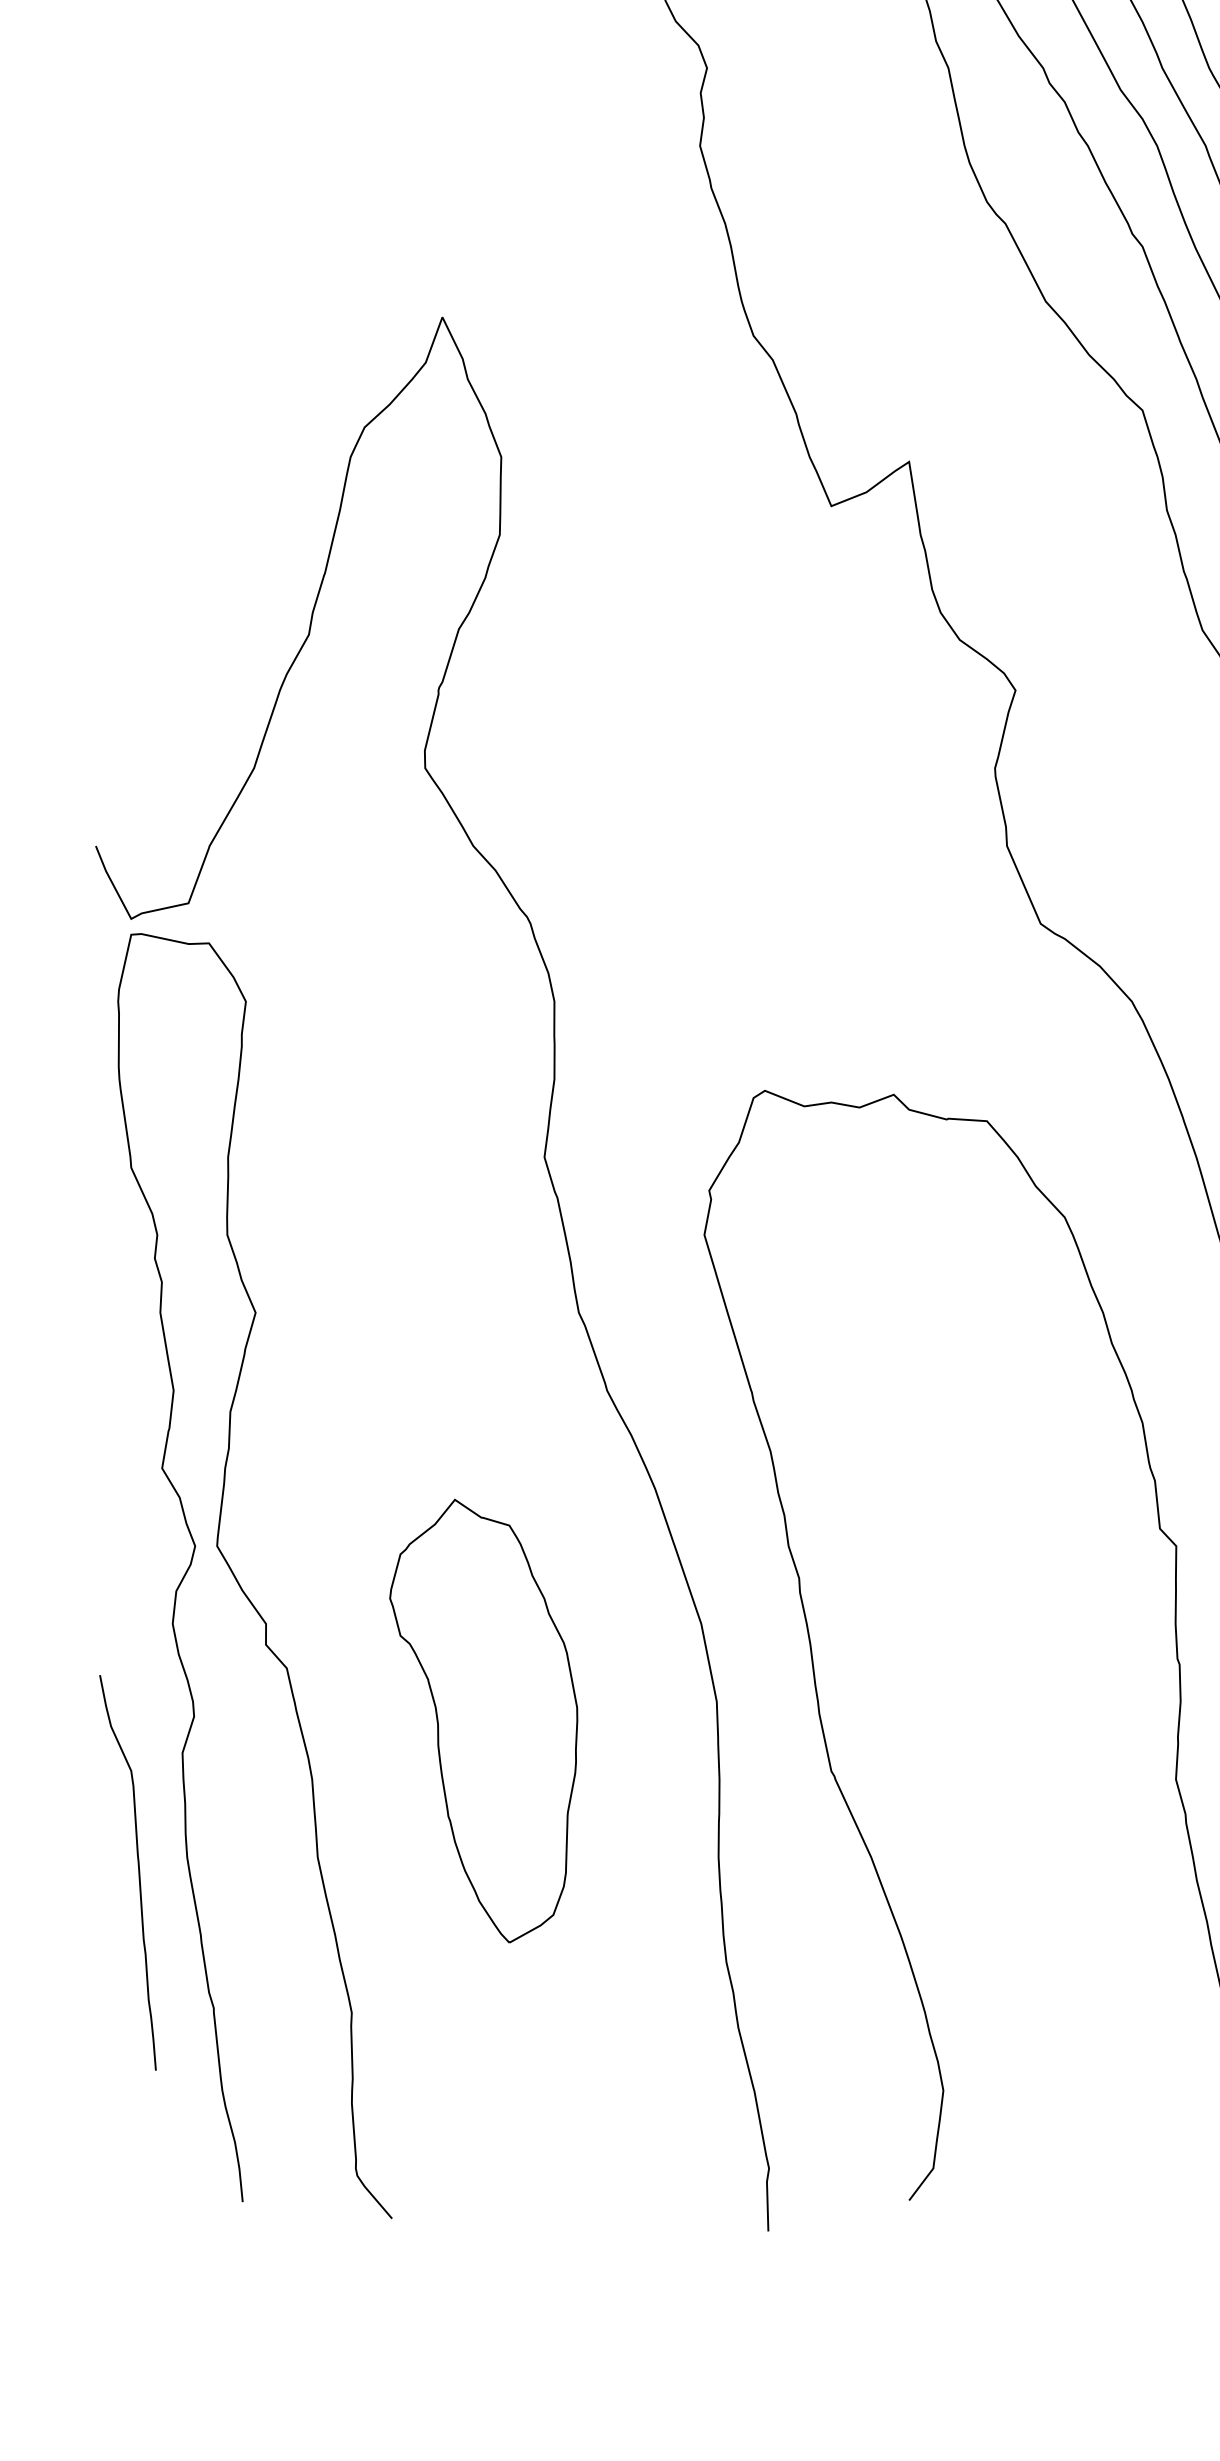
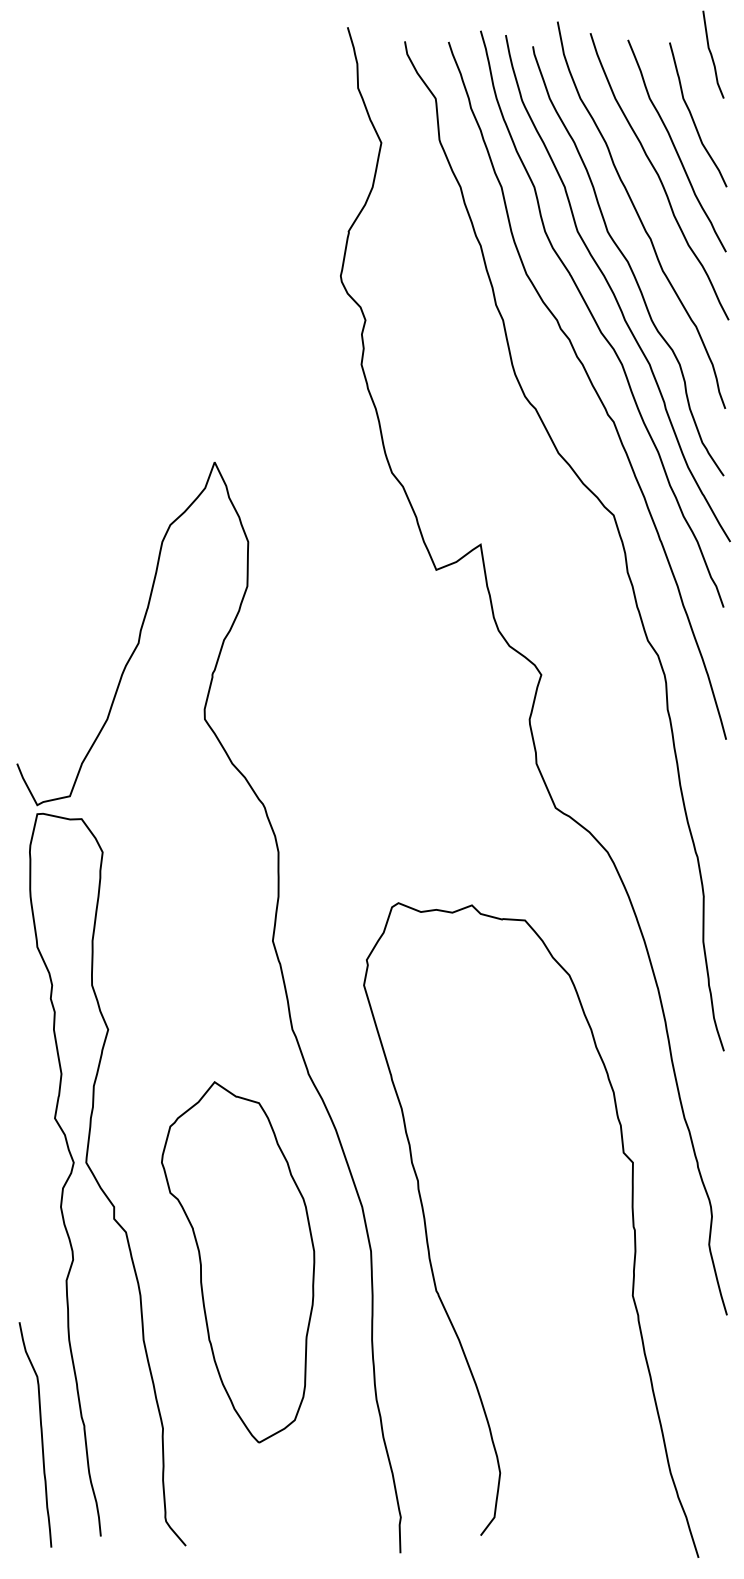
part: (484, 1721) -> (238, 1262), size x1.43
curve: (136, 1868) -> (40, 1432), moved

